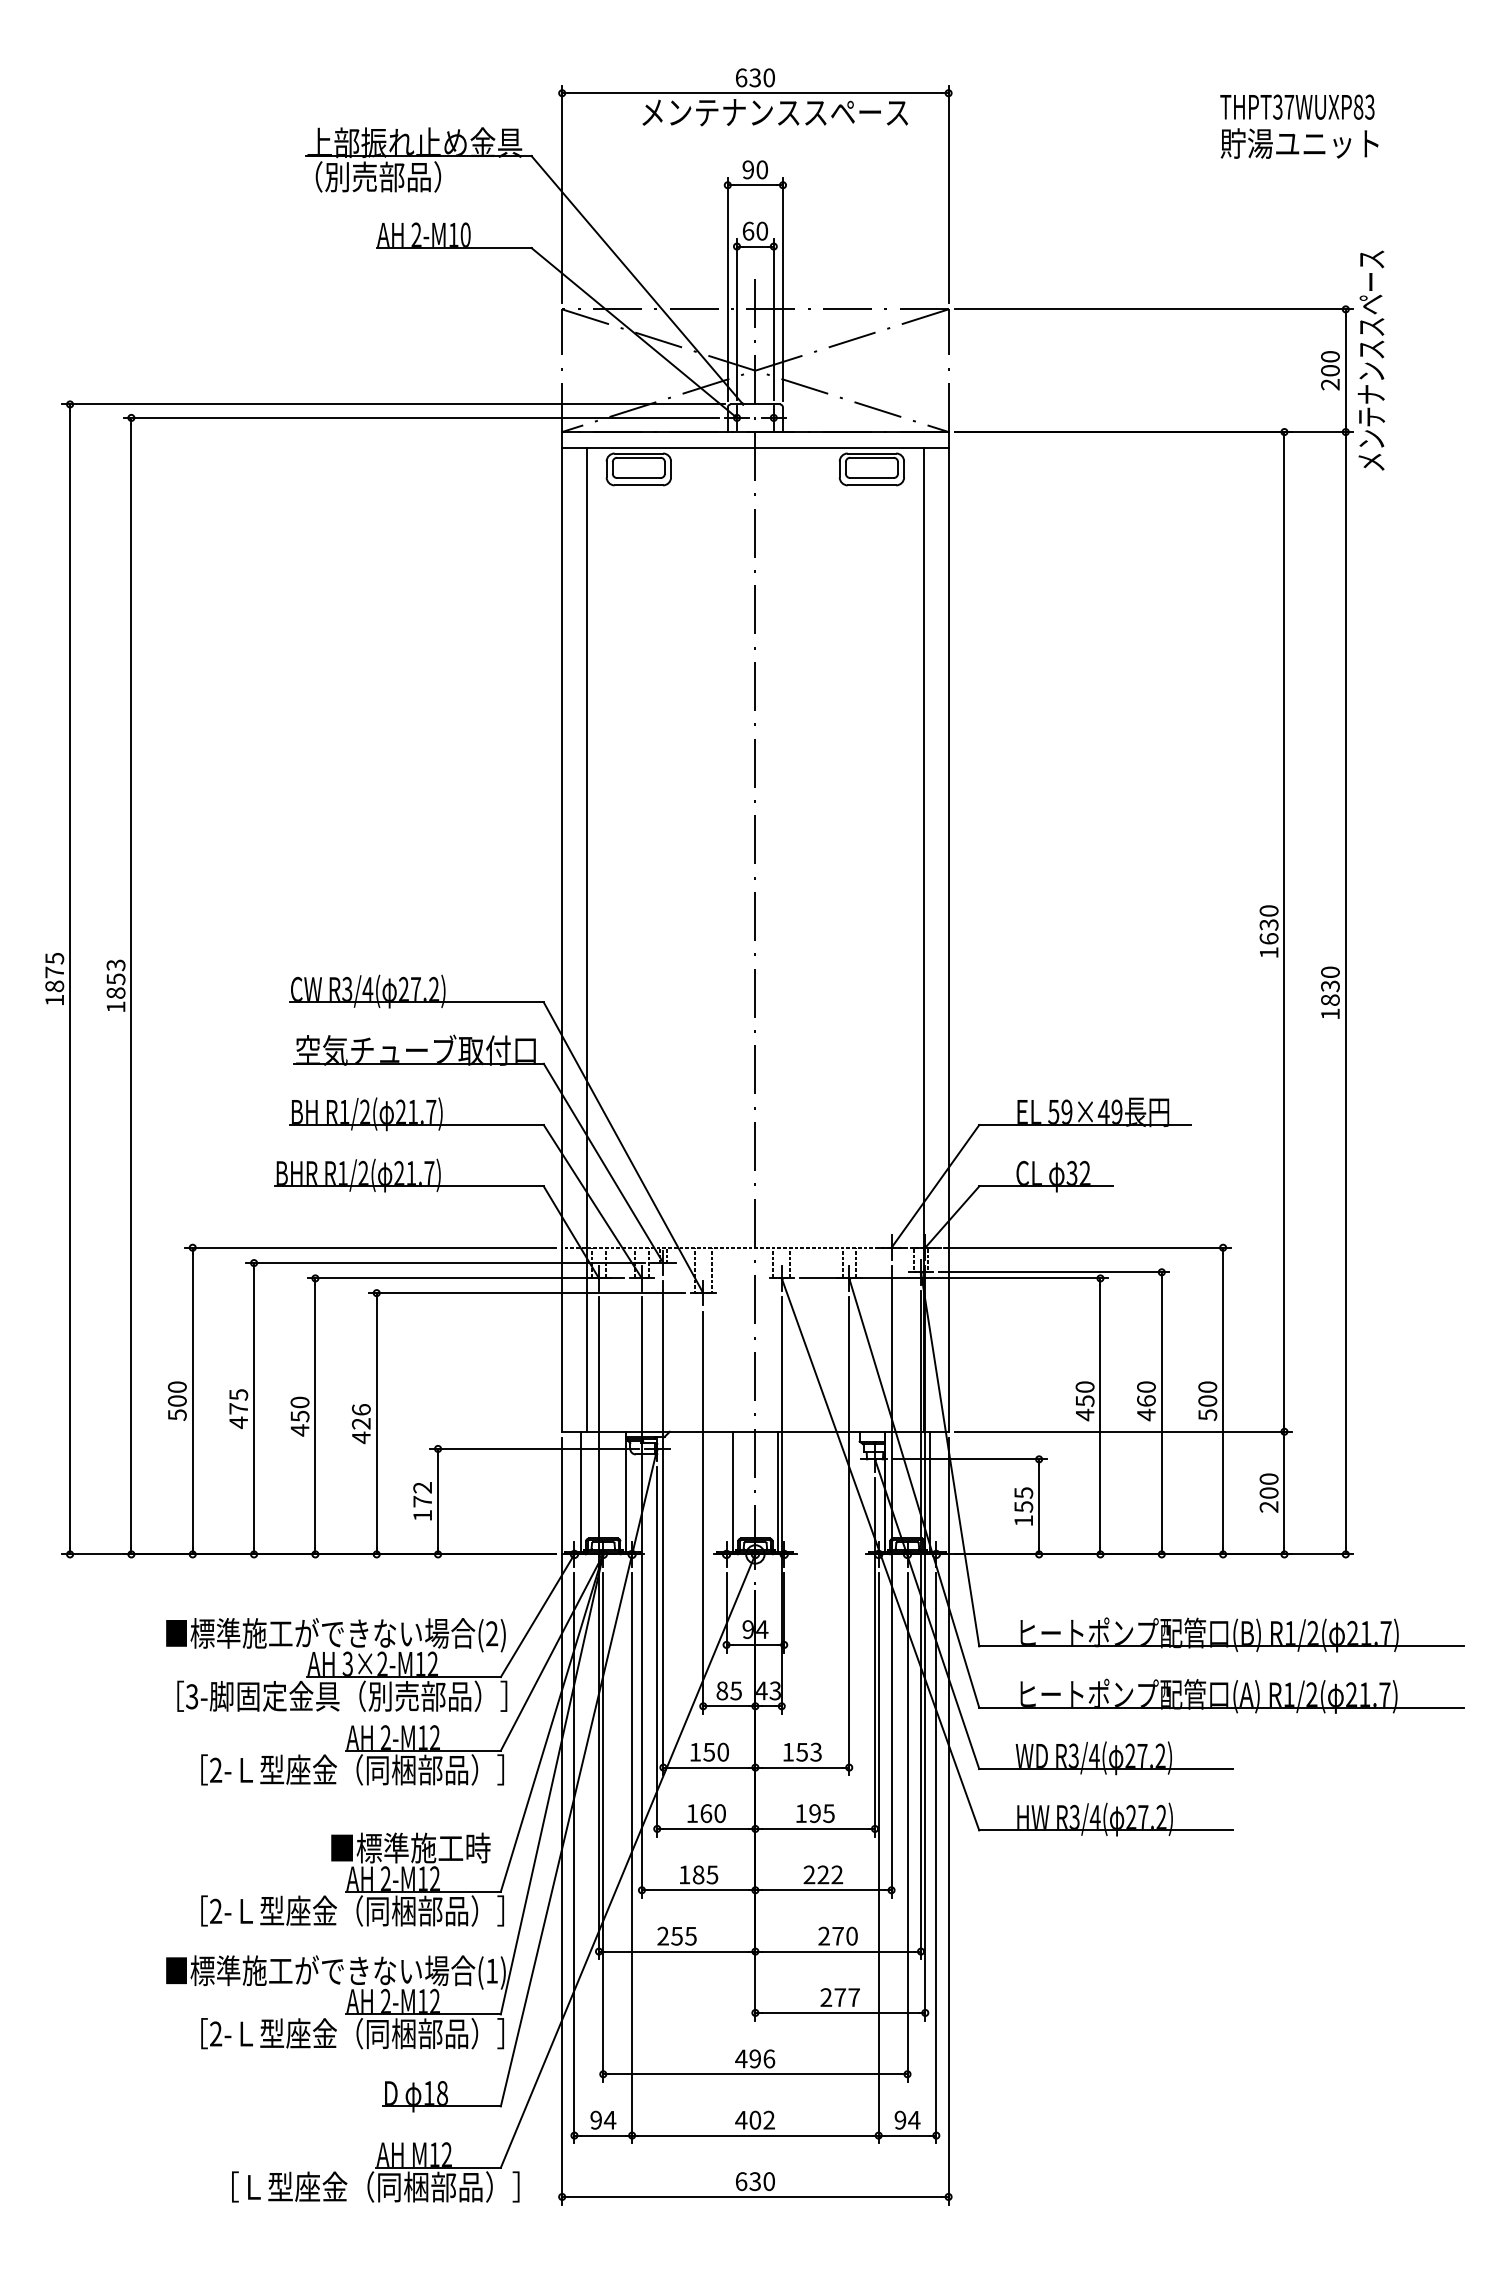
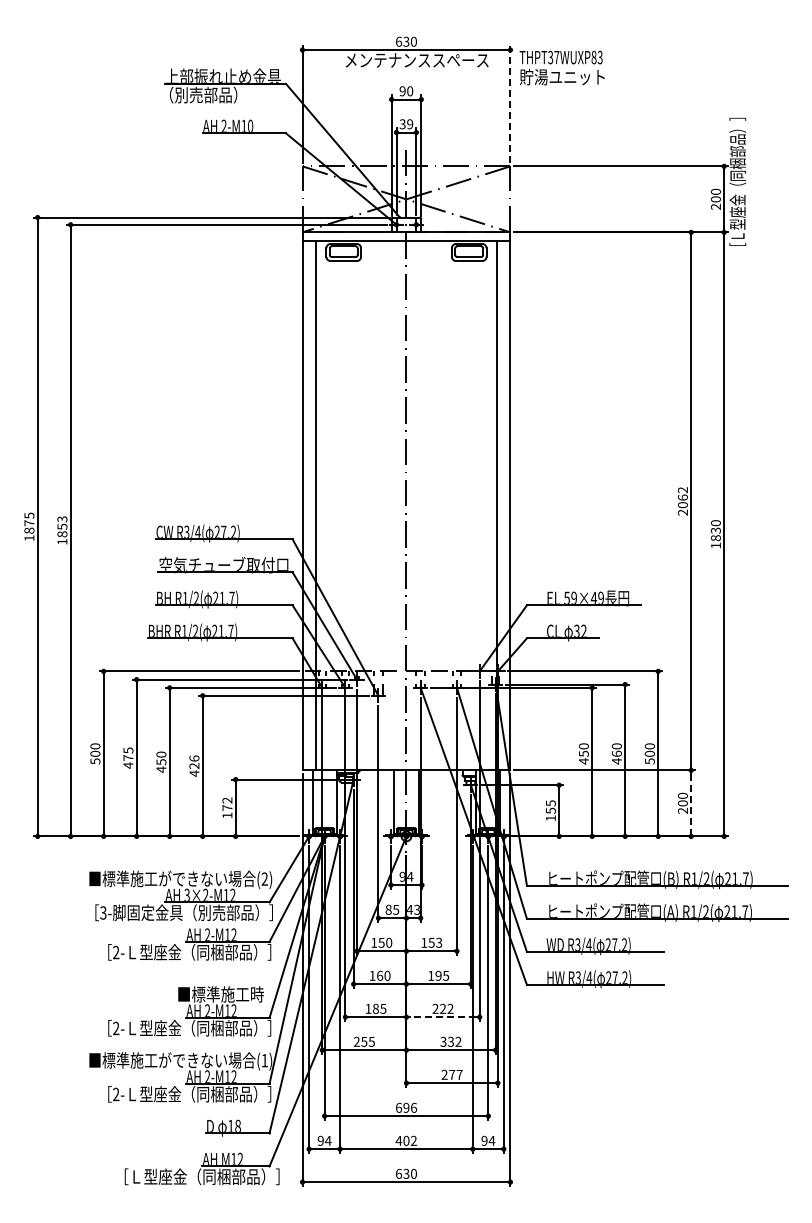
text: (1298, 125) -> (561, 67), moved
line: (948, 194) -> (510, 104), solid -> dashed
text: (755, 231) -> (406, 124), 60 -> 39
text: (1370, 343) -> (737, 184), メンテナンススペース -> ［Ｌ型座金（同梱部品）］
text: (1268, 932) -> (682, 501), 1630 -> 2062
line: (1285, 1493) -> (691, 803), solid -> dashed
line: (822, 1890) -> (442, 1017), solid -> dashed
text: (837, 1935) -> (450, 1041), 270 -> 332
text: (740, 2058) -> (398, 1107), 496 -> 696

